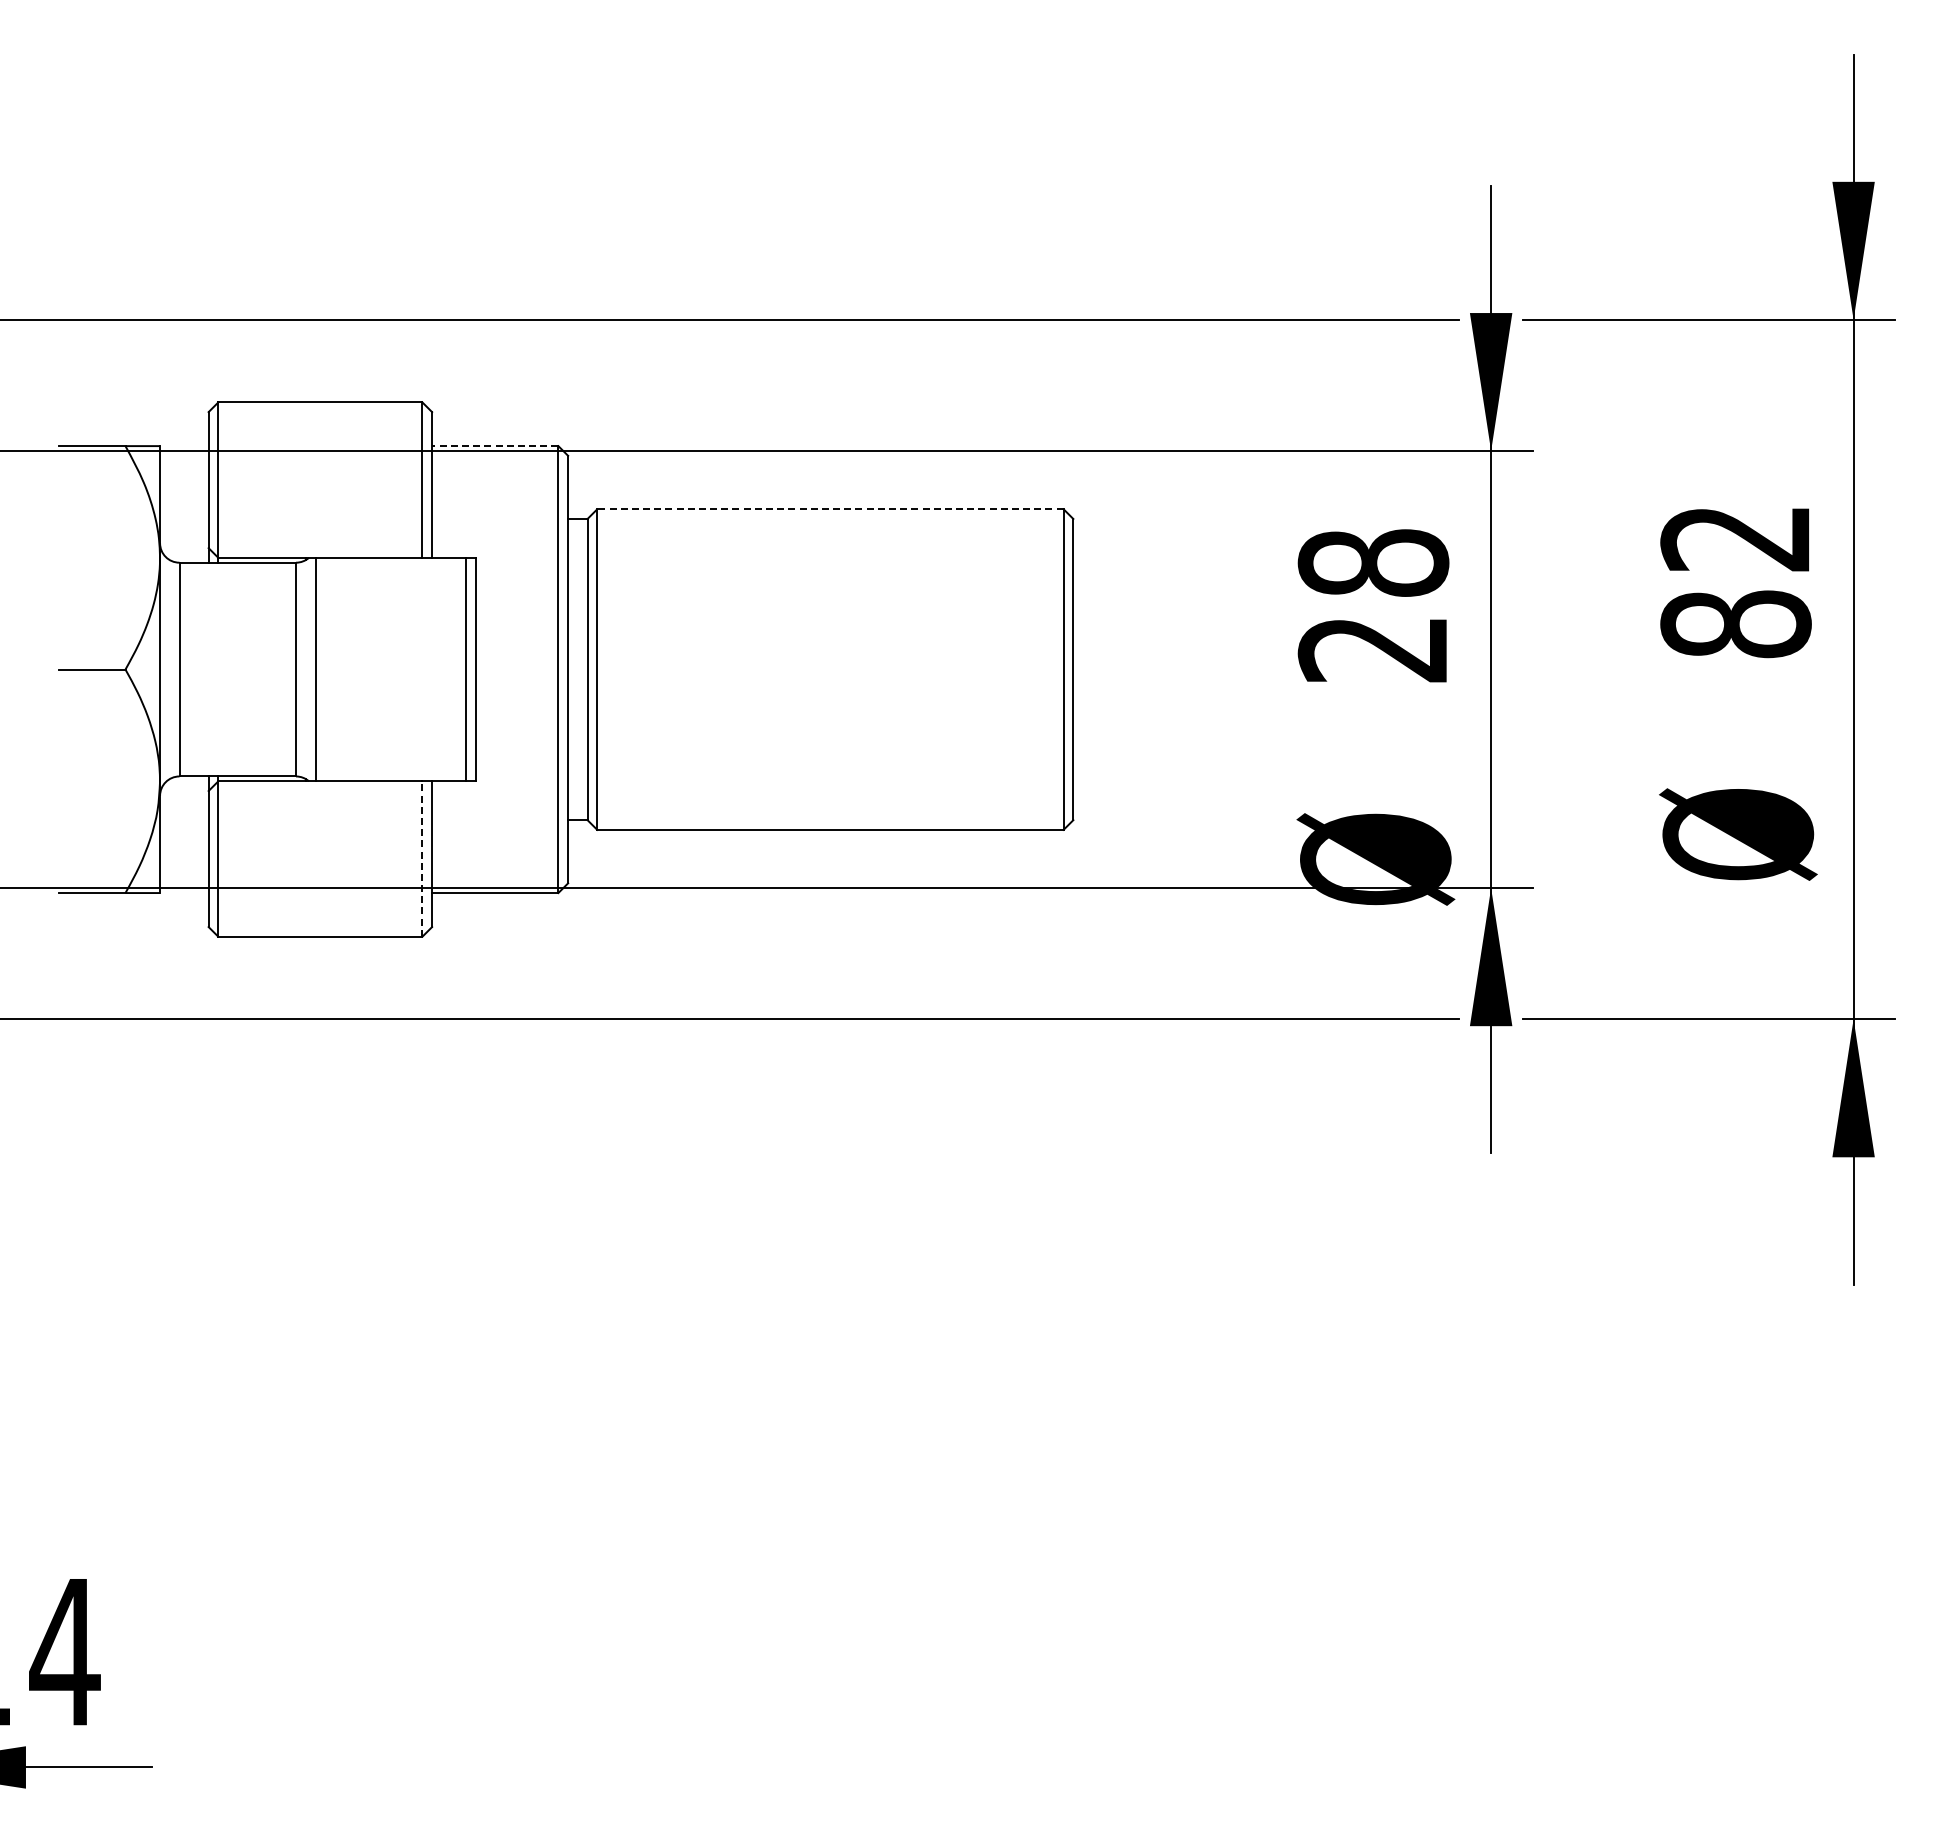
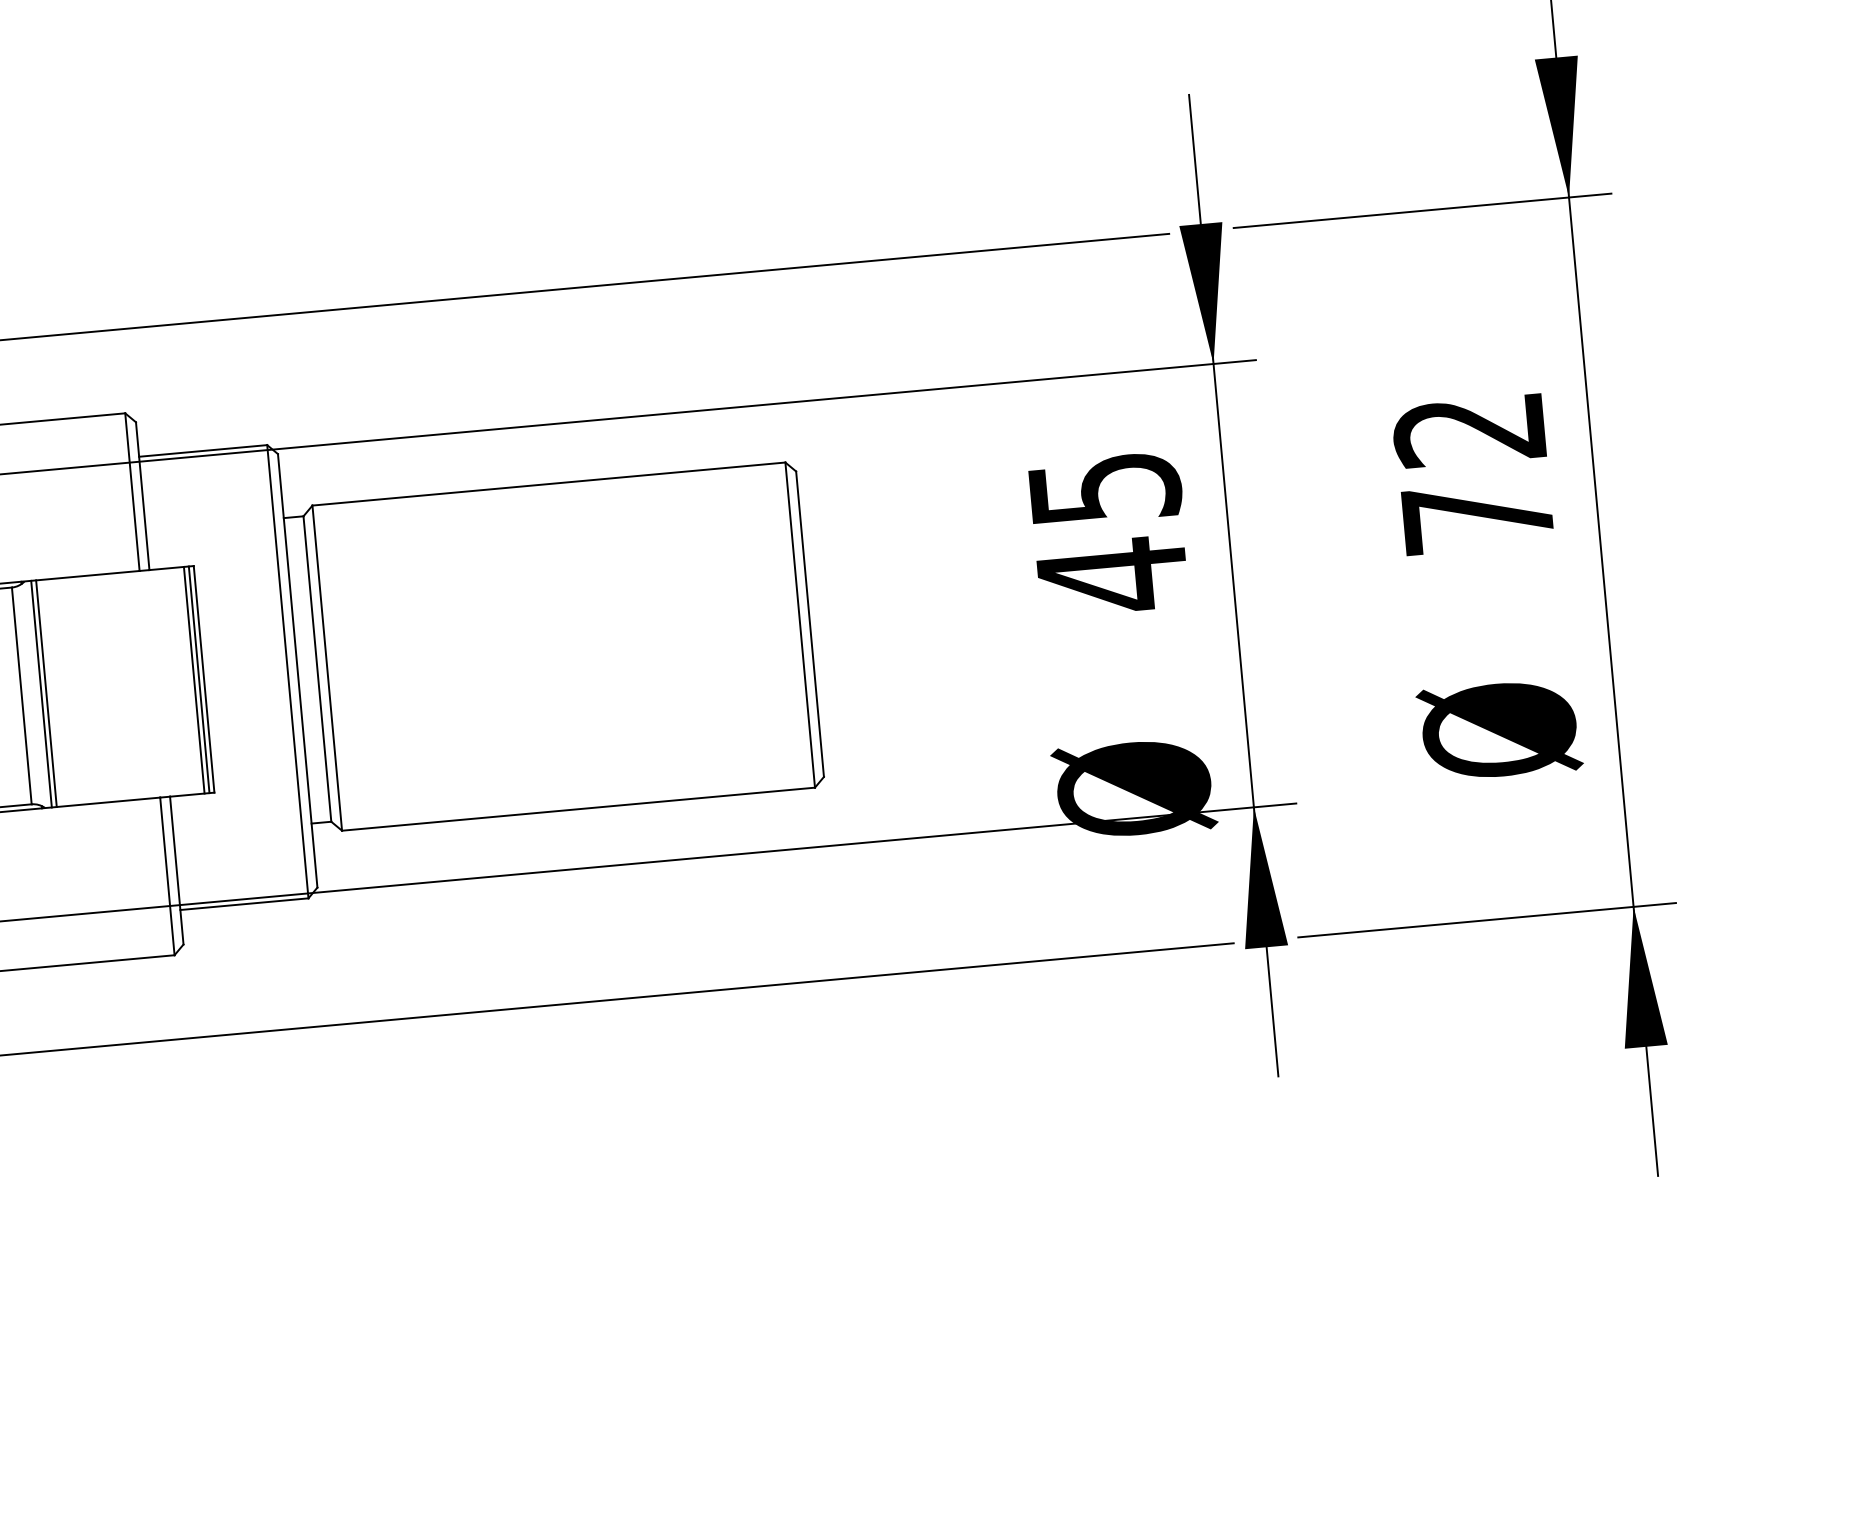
line: (494, 446) -> (202, 451), dashed -> solid
line: (829, 509) -> (547, 484), dashed -> solid
text: (1373, 607) -> (1108, 533), 28 -> 45
text: (1735, 624) -> (1477, 517), 82 -> 72
line: (320, 669) -> (46, 693), added
line: (470, 669) -> (198, 679), added
line: (422, 859) -> (167, 876), dashed -> solid

